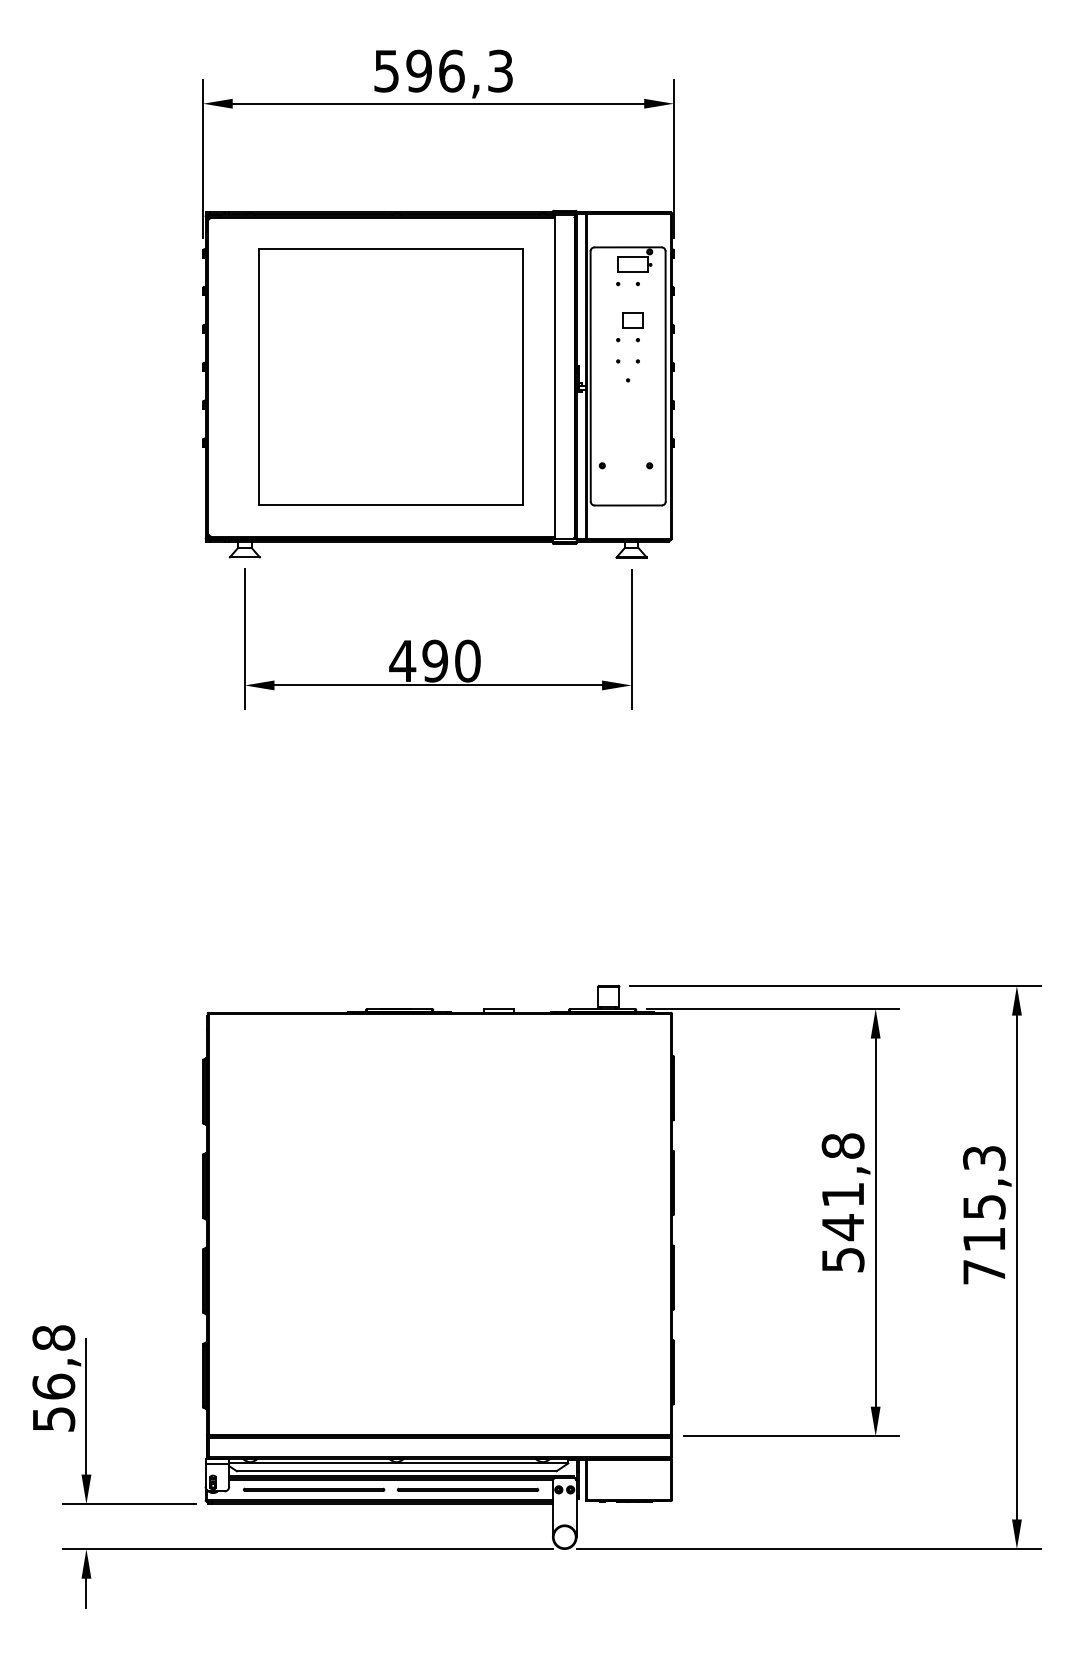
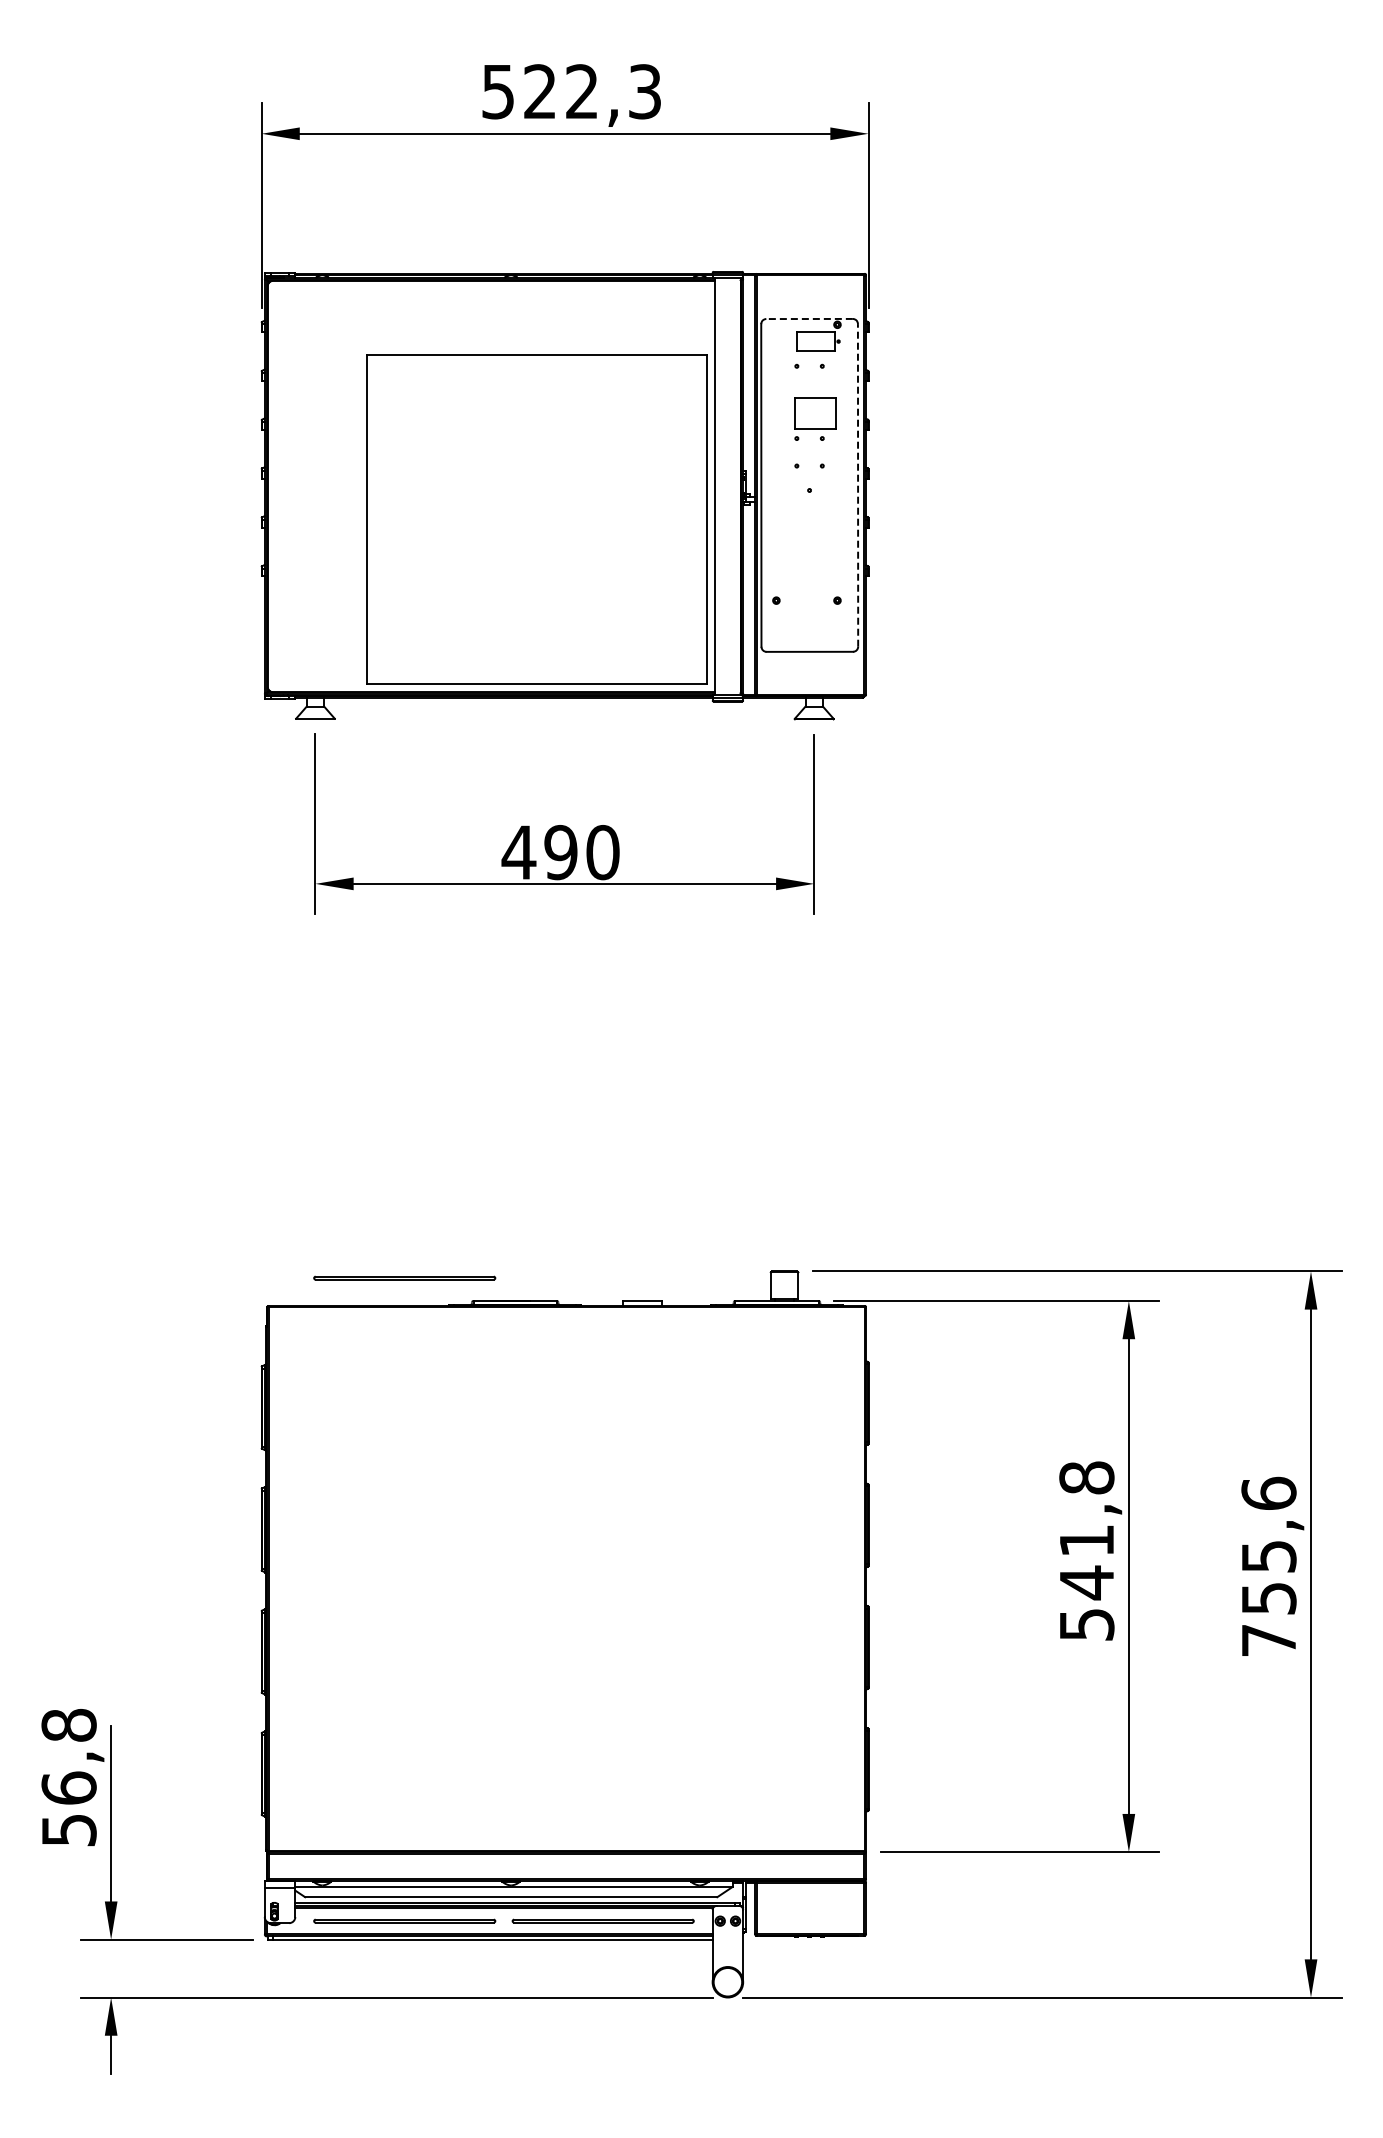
text: (435, 70) -> (561, 91), 596,3 -> 522,3
line: (628, 247) -> (809, 319), solid -> dashed
part: (632, 320) -> (815, 413), size x1.6
line: (666, 375) -> (858, 484), solid -> dashed
part: (390, 377) -> (536, 519), moved
part: (313, 990) -> (404, 1277), added
text: (983, 1198) -> (1268, 1545), 715,3 -> 755,6

